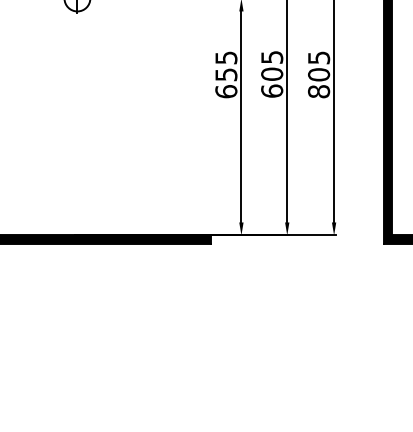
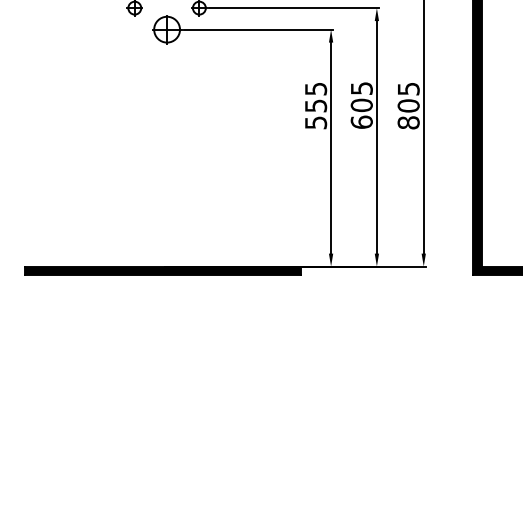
text: (225, 91) -> (315, 122), 655 -> 555

